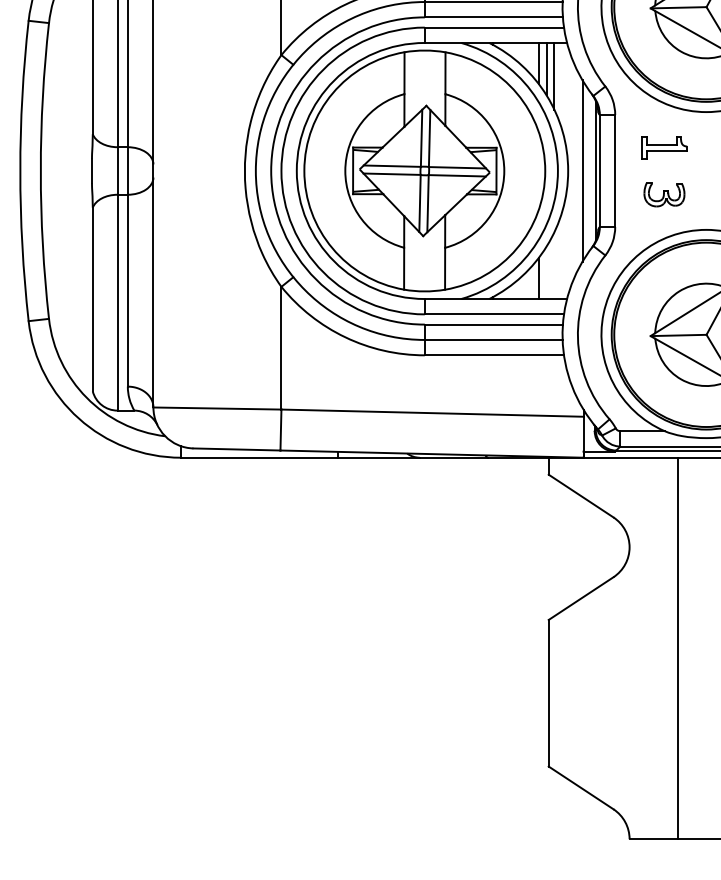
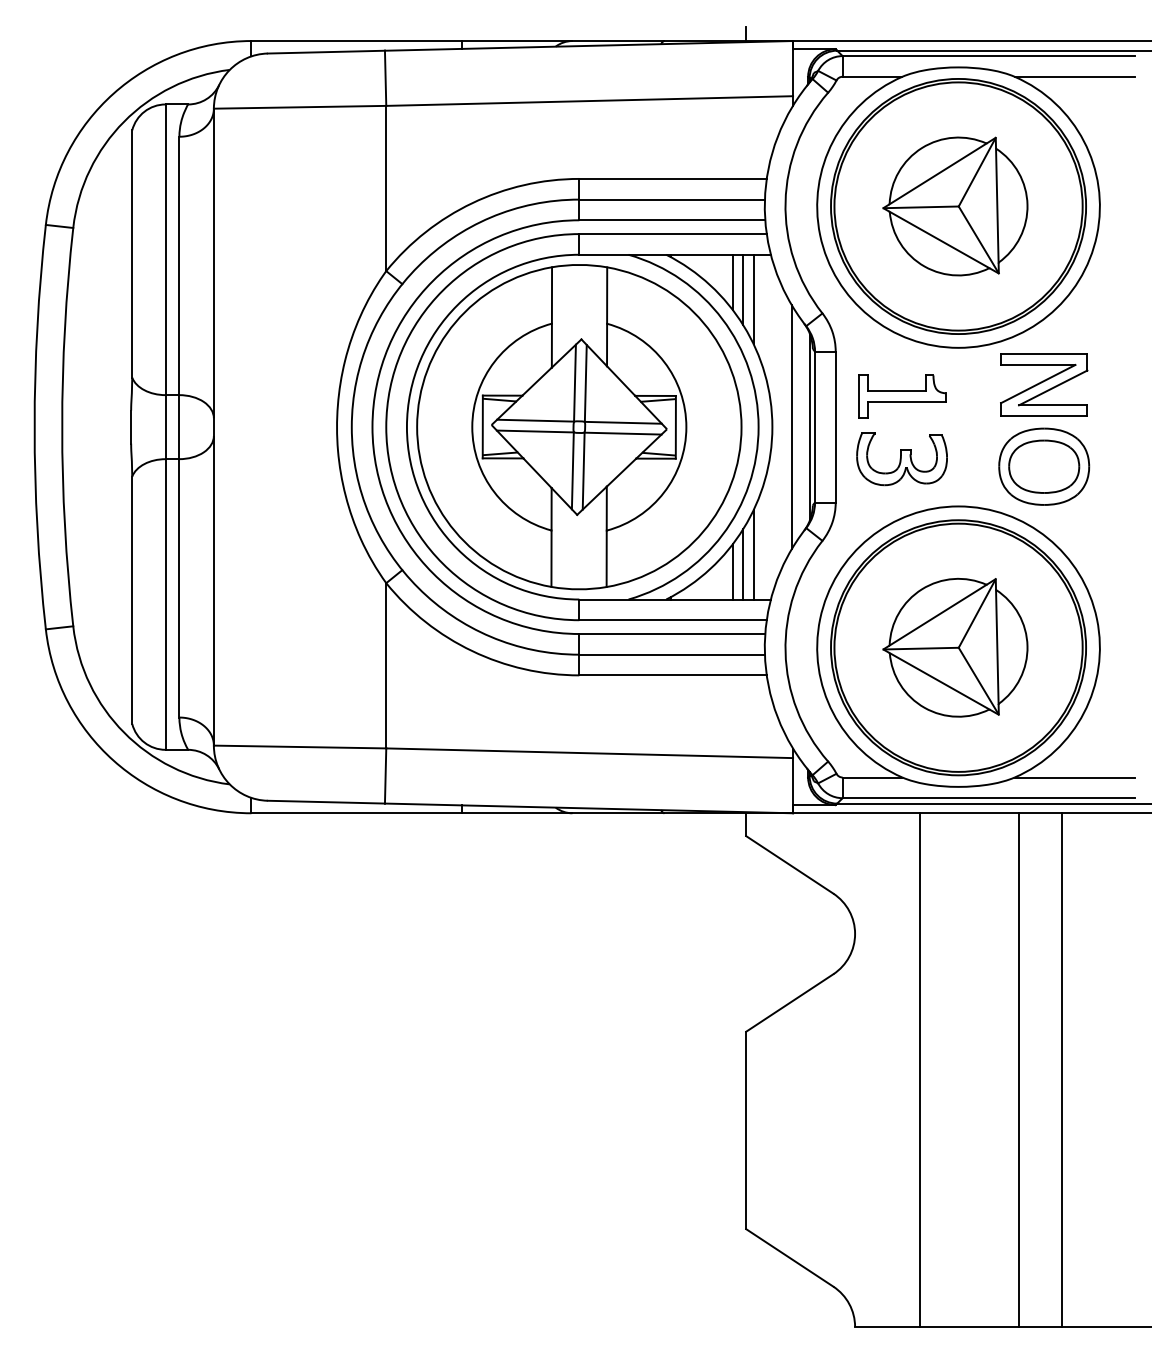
part: (664, 148) -> (902, 396), size x1.43
part: (664, 195) -> (901, 459), size x1.67
line: (554, 265) -> (753, 554), added
line: (546, 272) -> (743, 563), added

